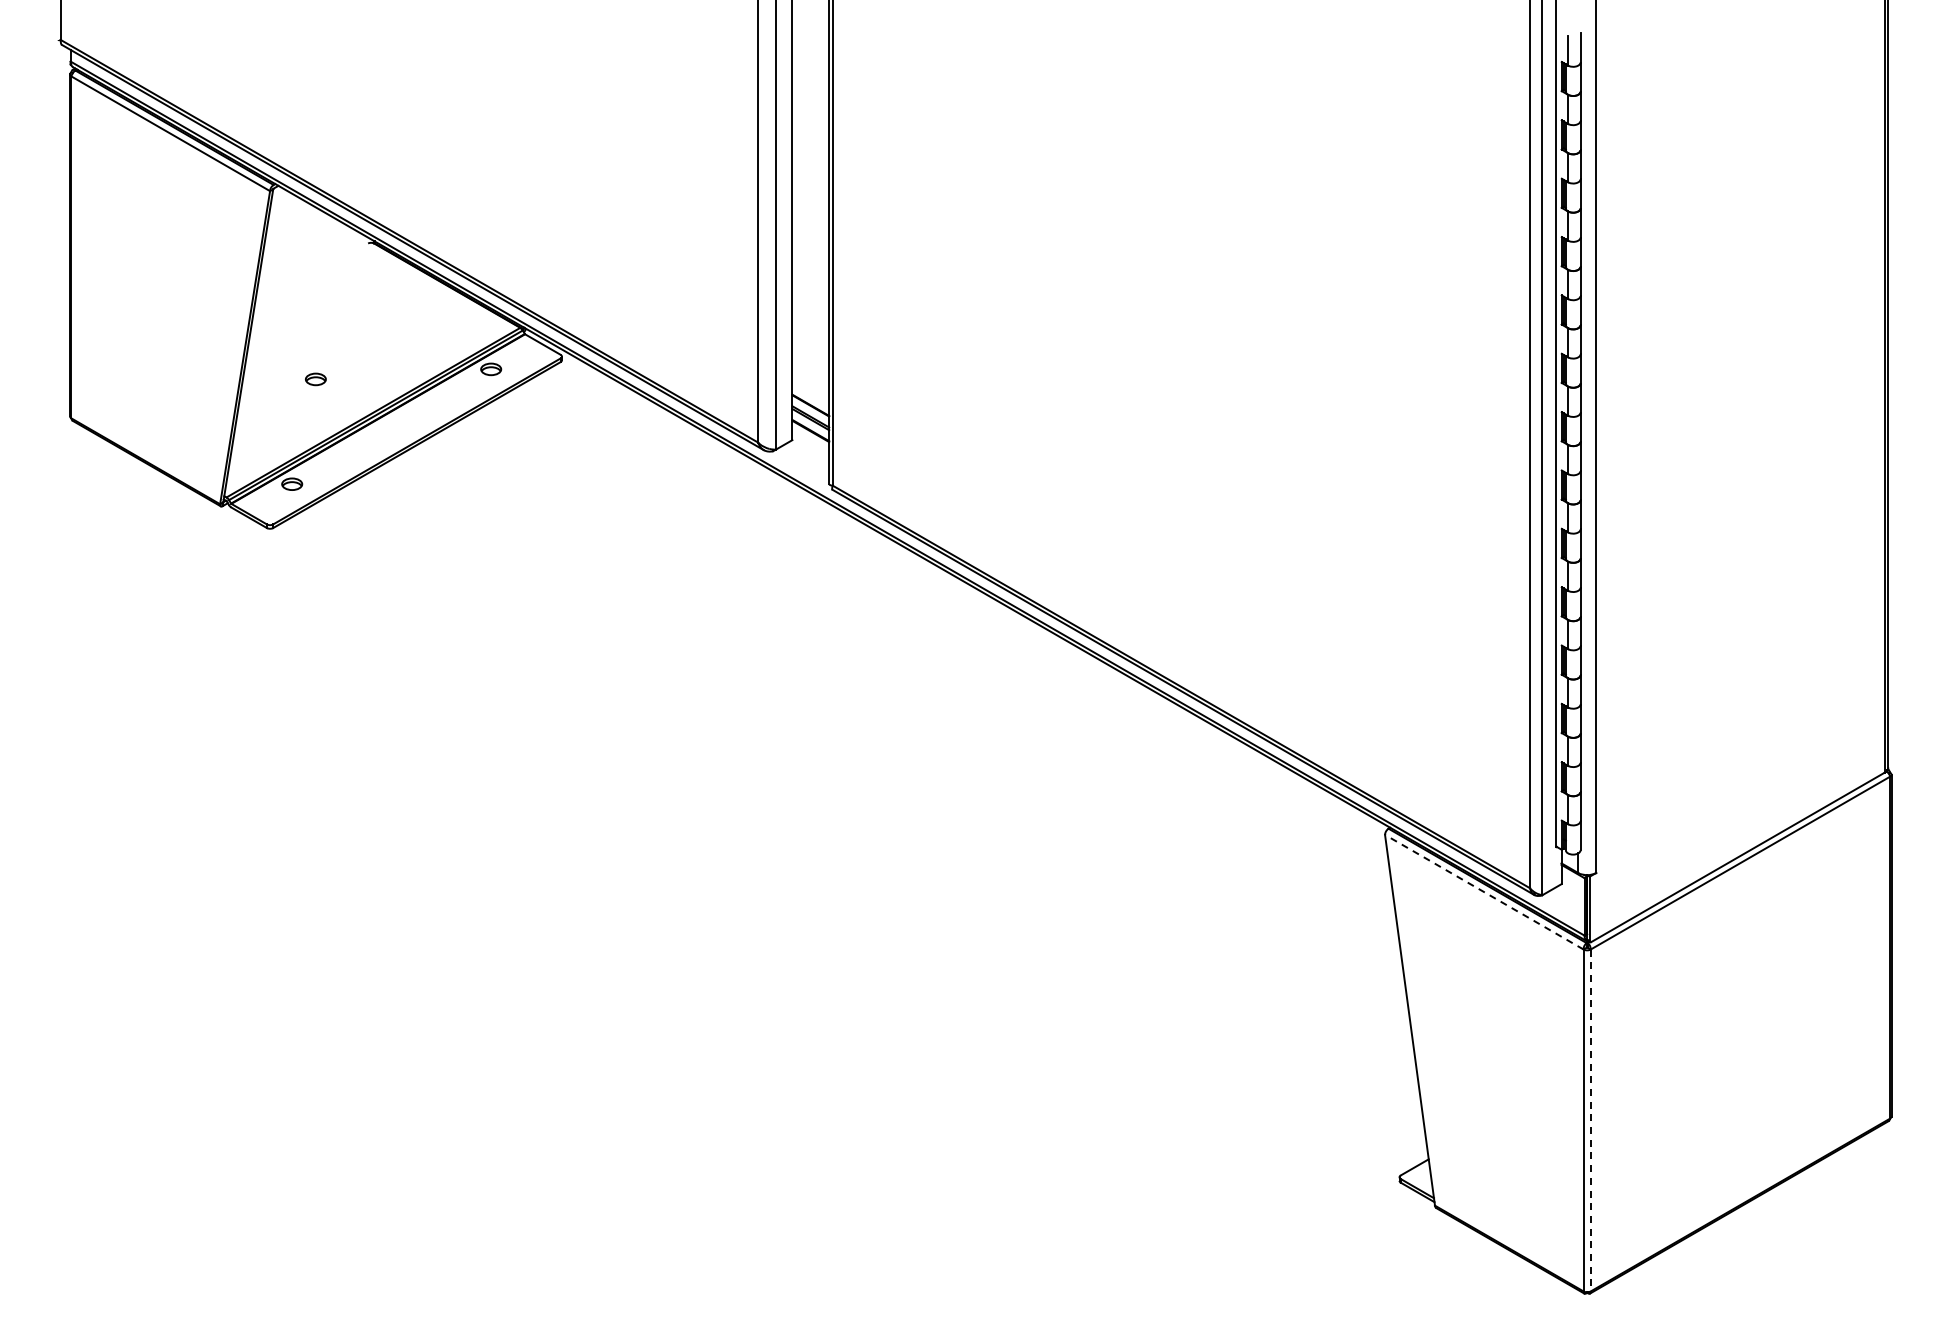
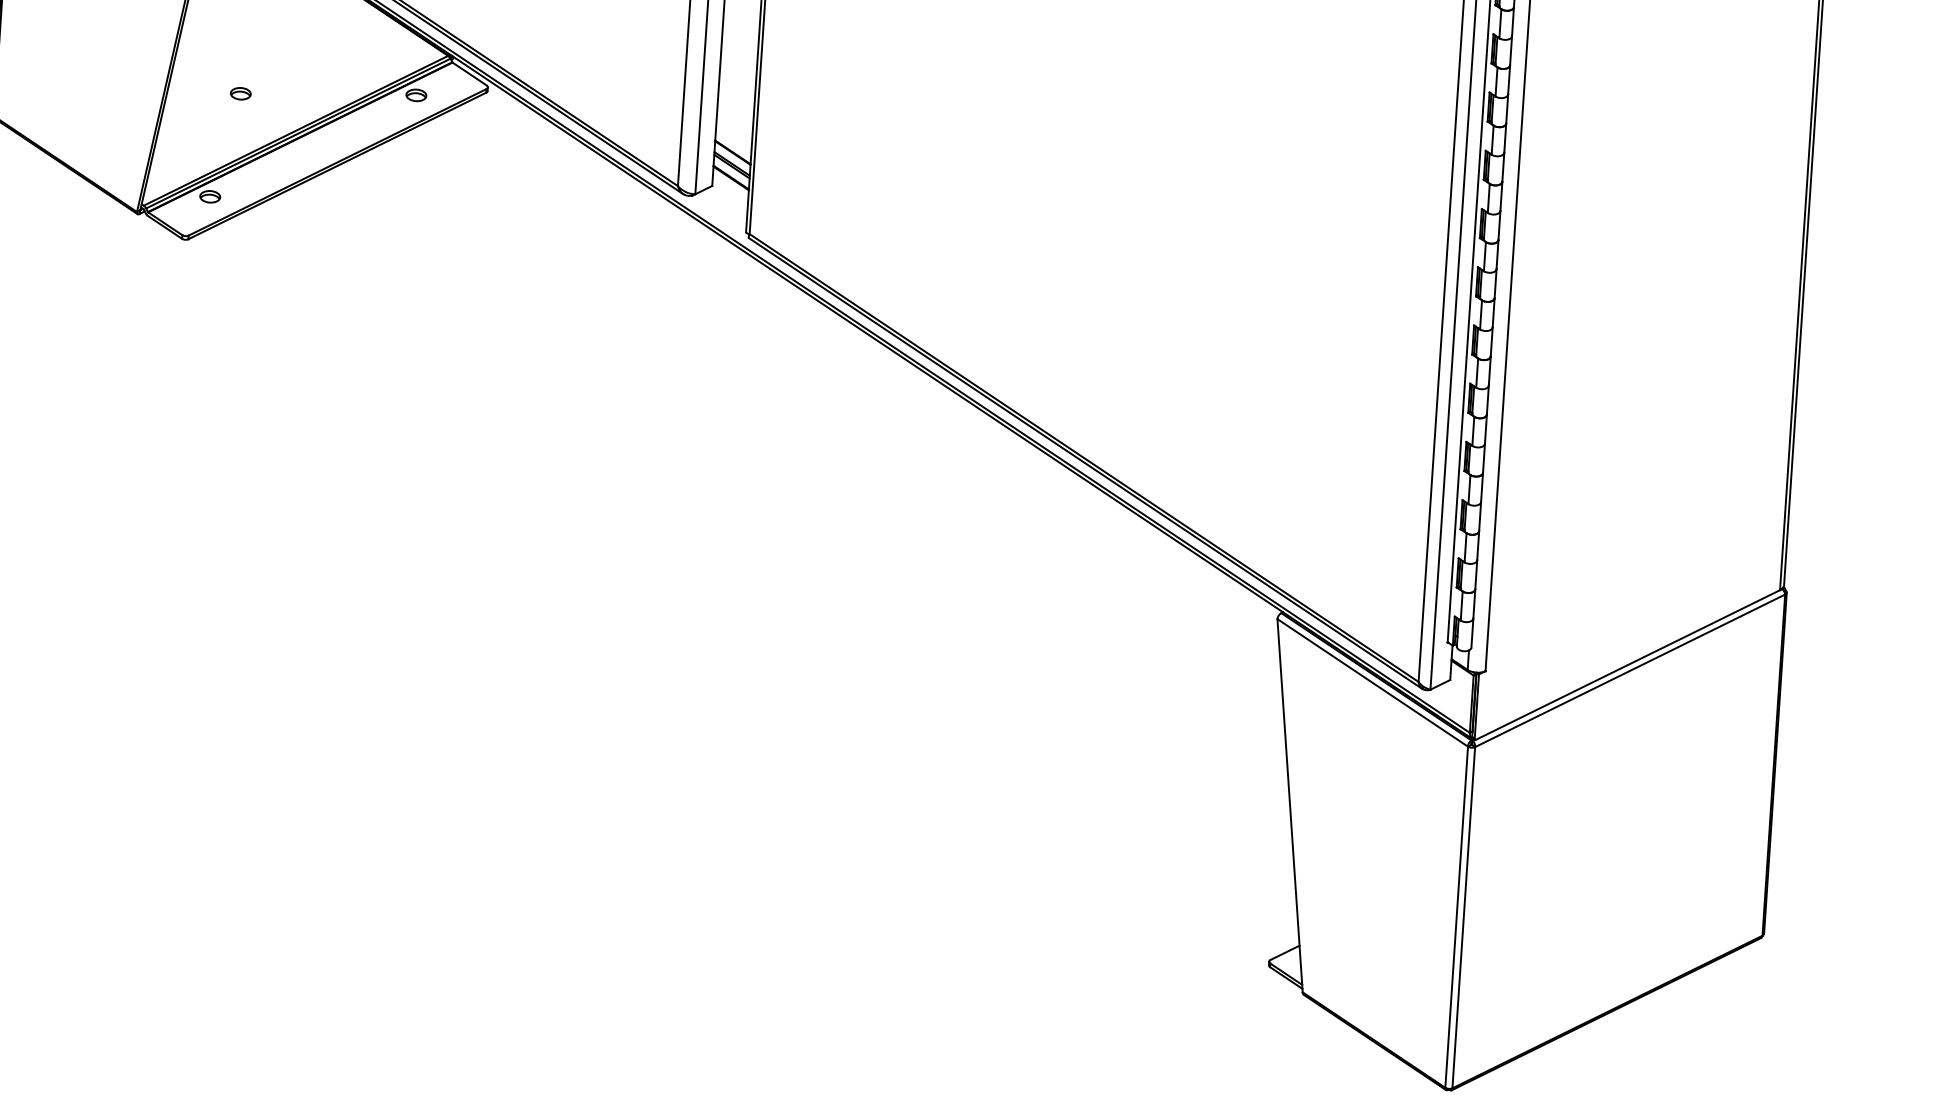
line: (1484, 892) -> (1372, 683), dashed -> solid
line: (1590, 1120) -> (1463, 917), dashed -> solid

